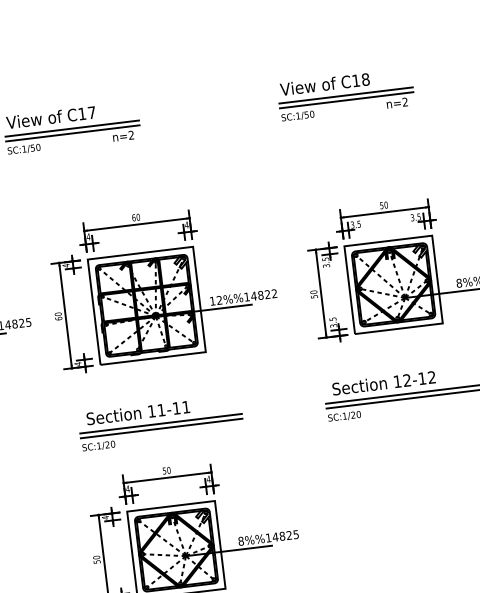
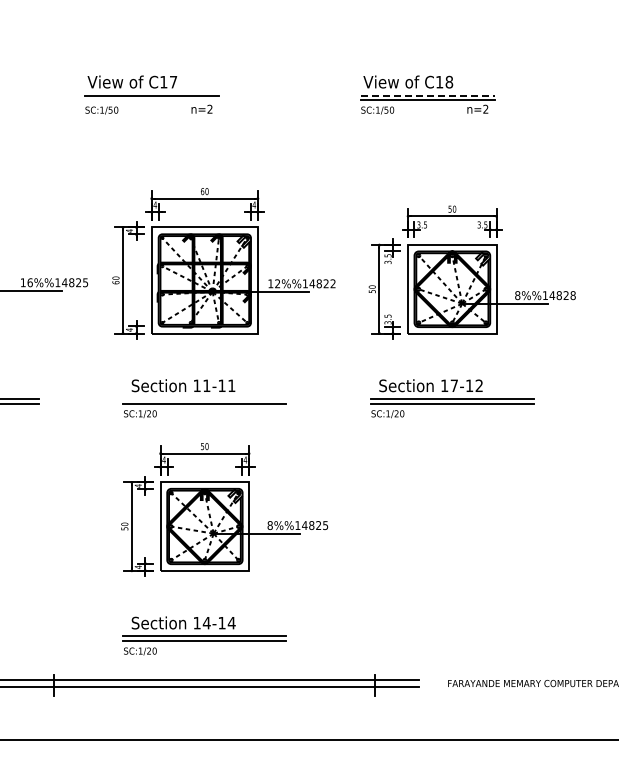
line: (346, 95) -> (428, 95), solid -> dashed
line: (72, 133) -> (151, 100), removed
text: (406, 380) -> (453, 385), 12-12 -> 17-12
line: (160, 424) -> (204, 399), removed

